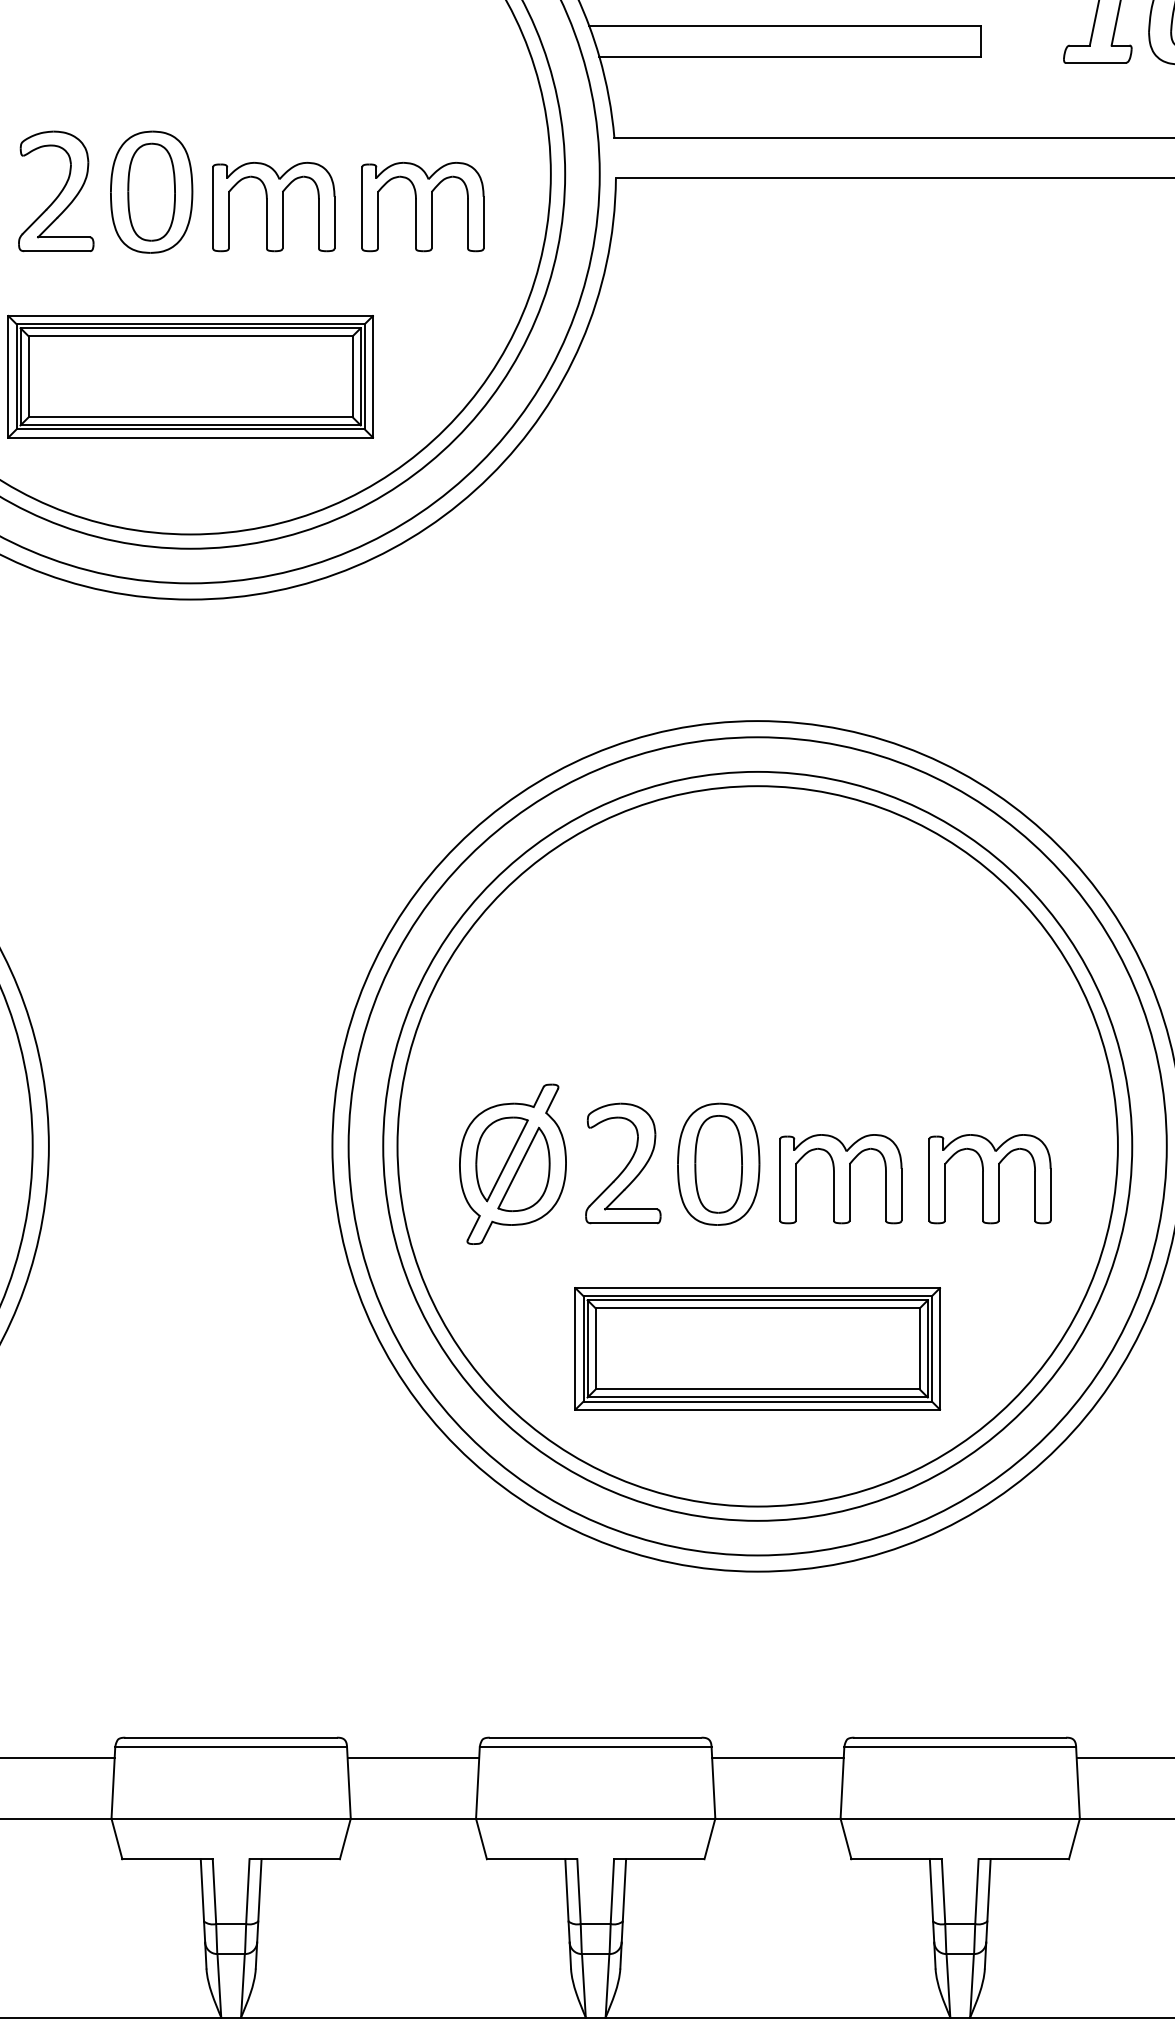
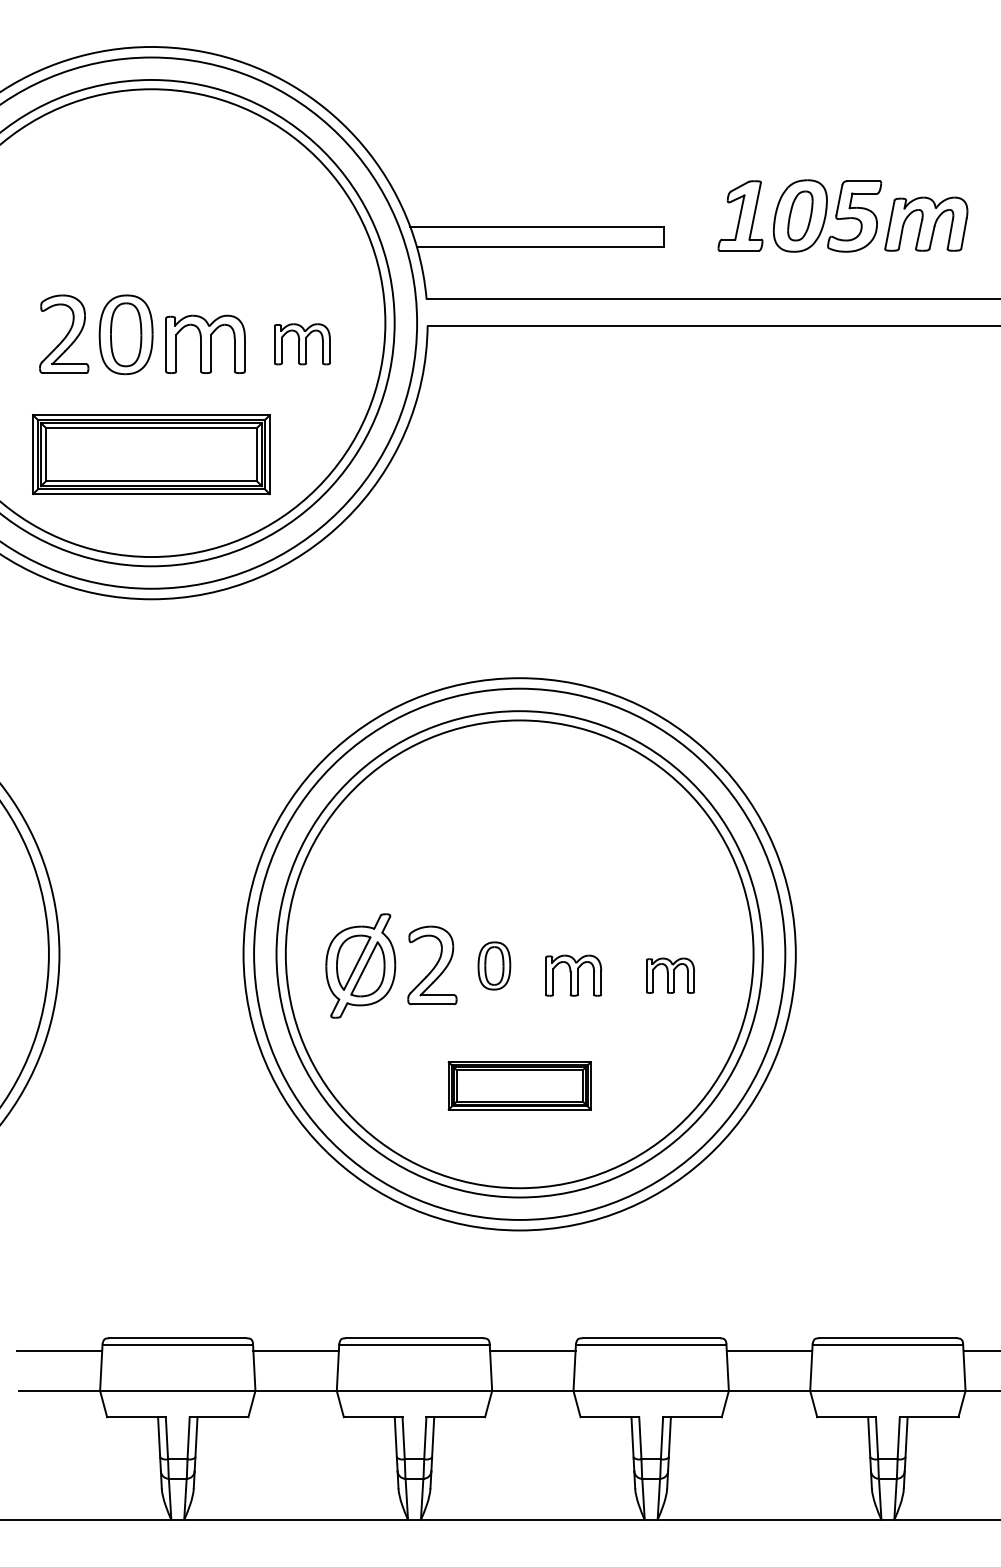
part: (423, 205) -> (302, 343), size x0.7
part: (718, 1163) -> (494, 965), size x0.6
part: (840, 1178) -> (573, 975), size x0.7
part: (989, 1178) -> (670, 975), size x0.6
part: (757, 1348) -> (519, 1085), size x0.6

